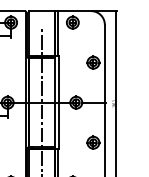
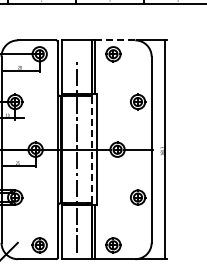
line: (74, 11) -> (115, 40), solid -> dashed
line: (54, 102) -> (91, 149), solid -> dashed

